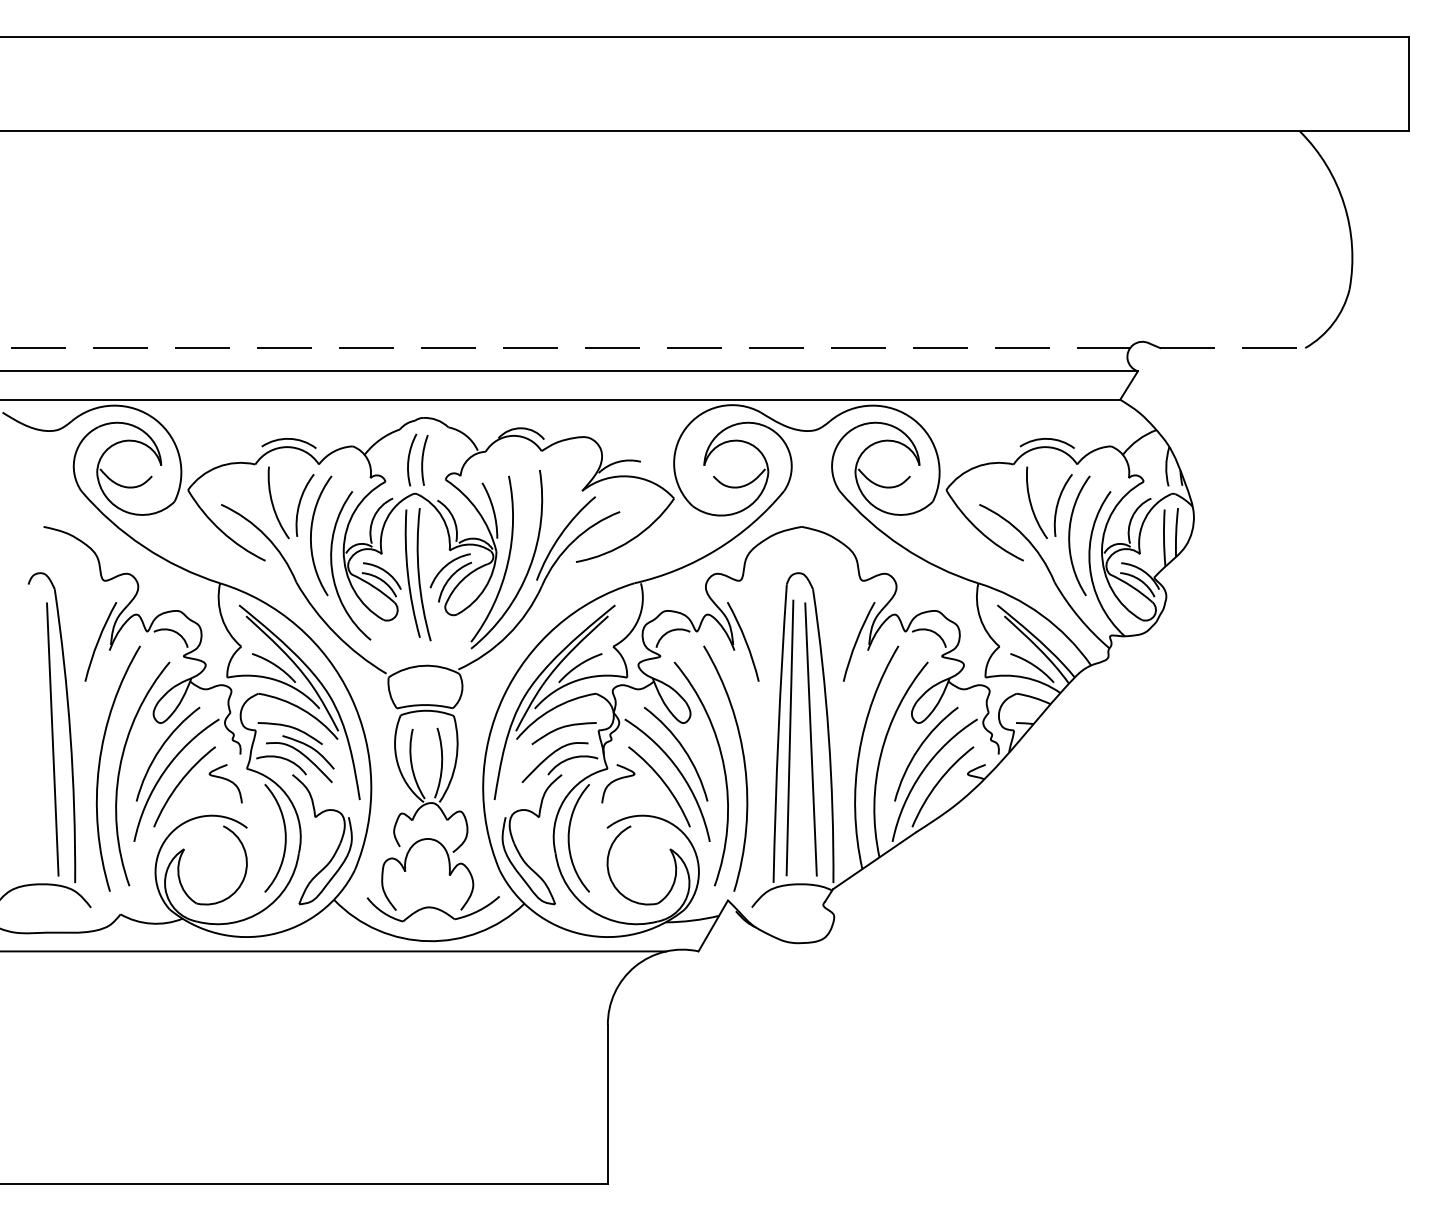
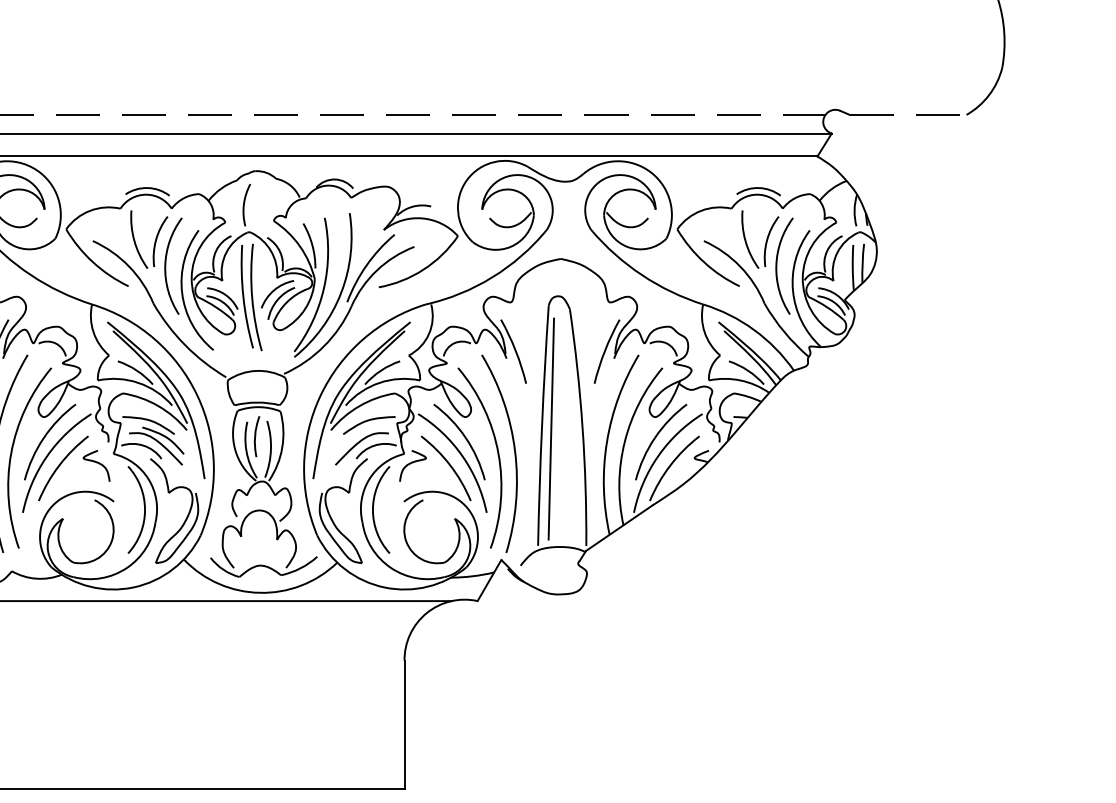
arc: (423, 460) -> (255, 436), moved
line: (810, 739) -> (567, 430), removed

